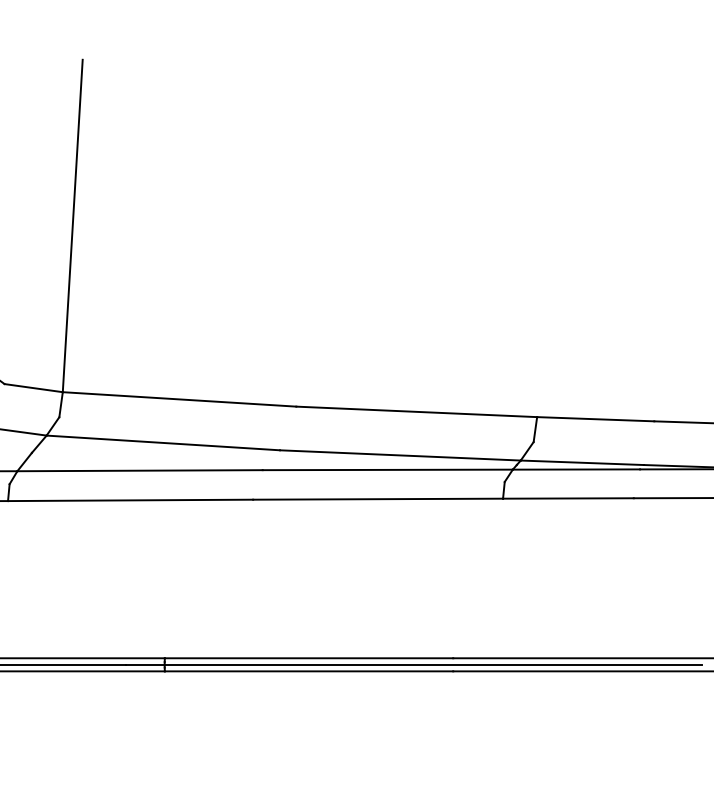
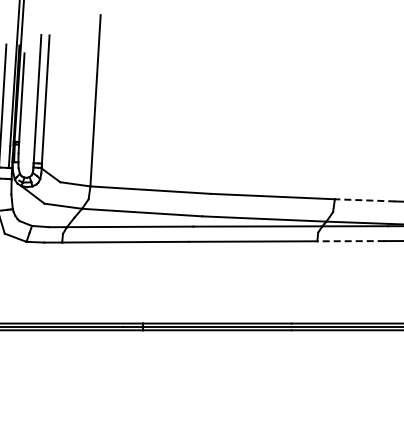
line: (594, 419) -> (364, 200), solid -> dashed
line: (569, 499) -> (351, 241), solid -> dashed

